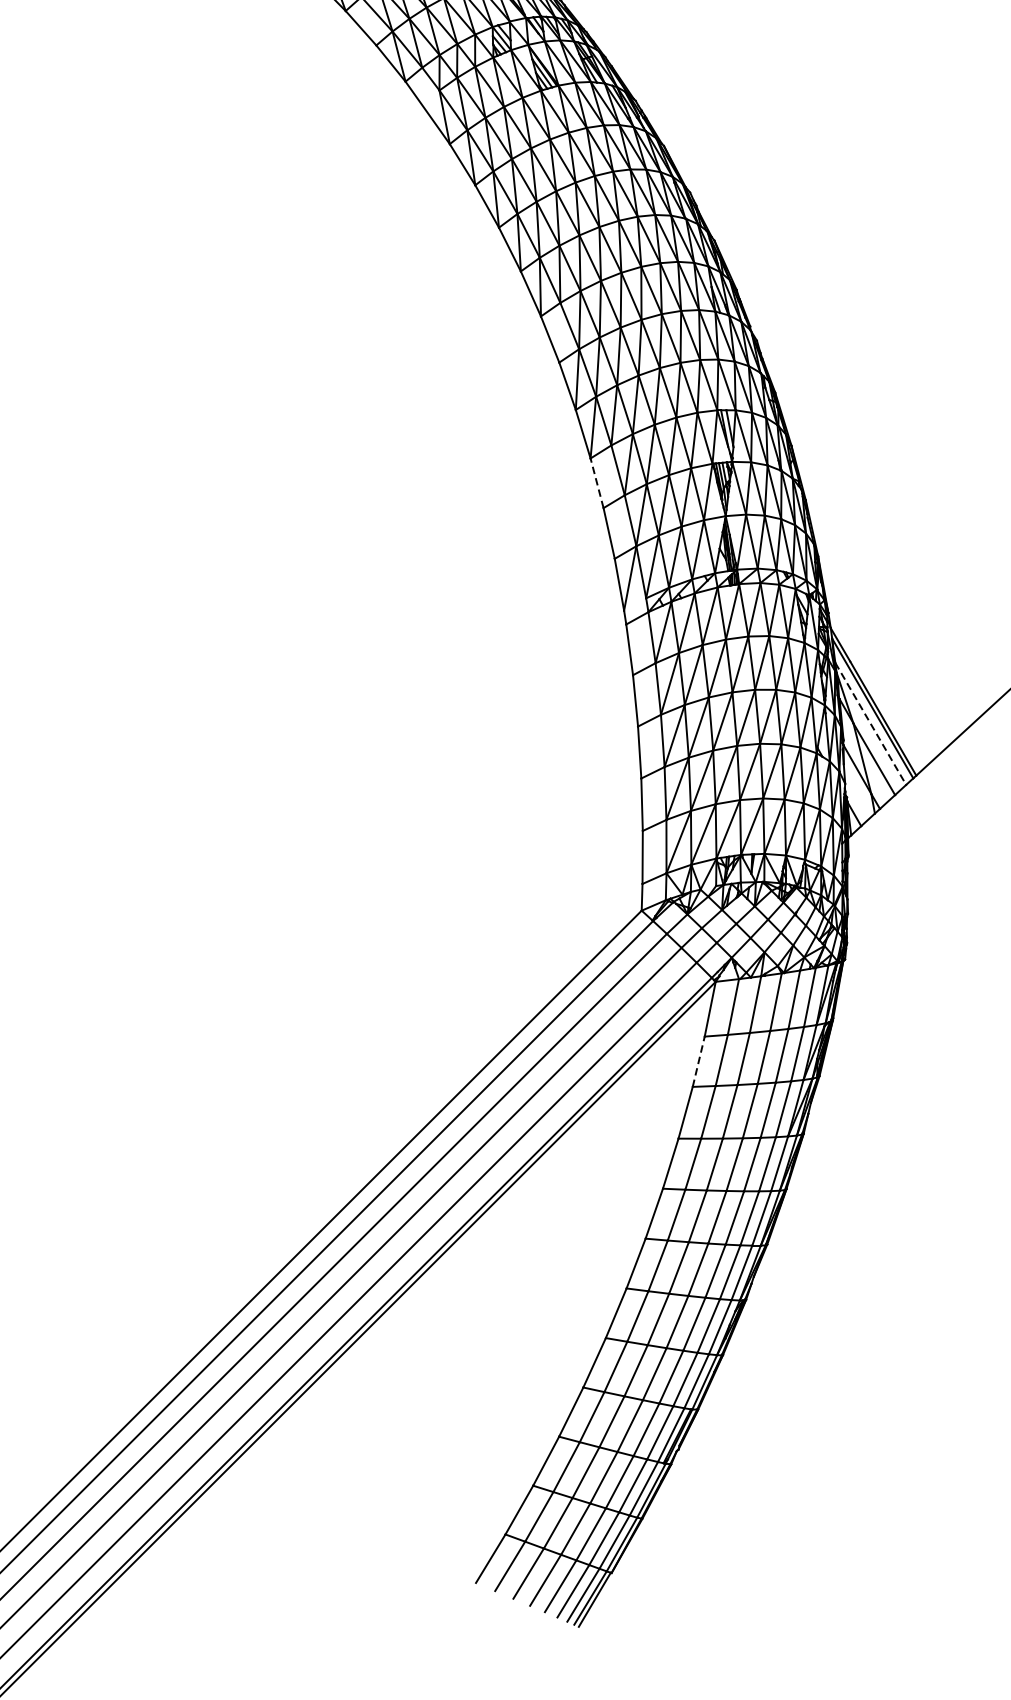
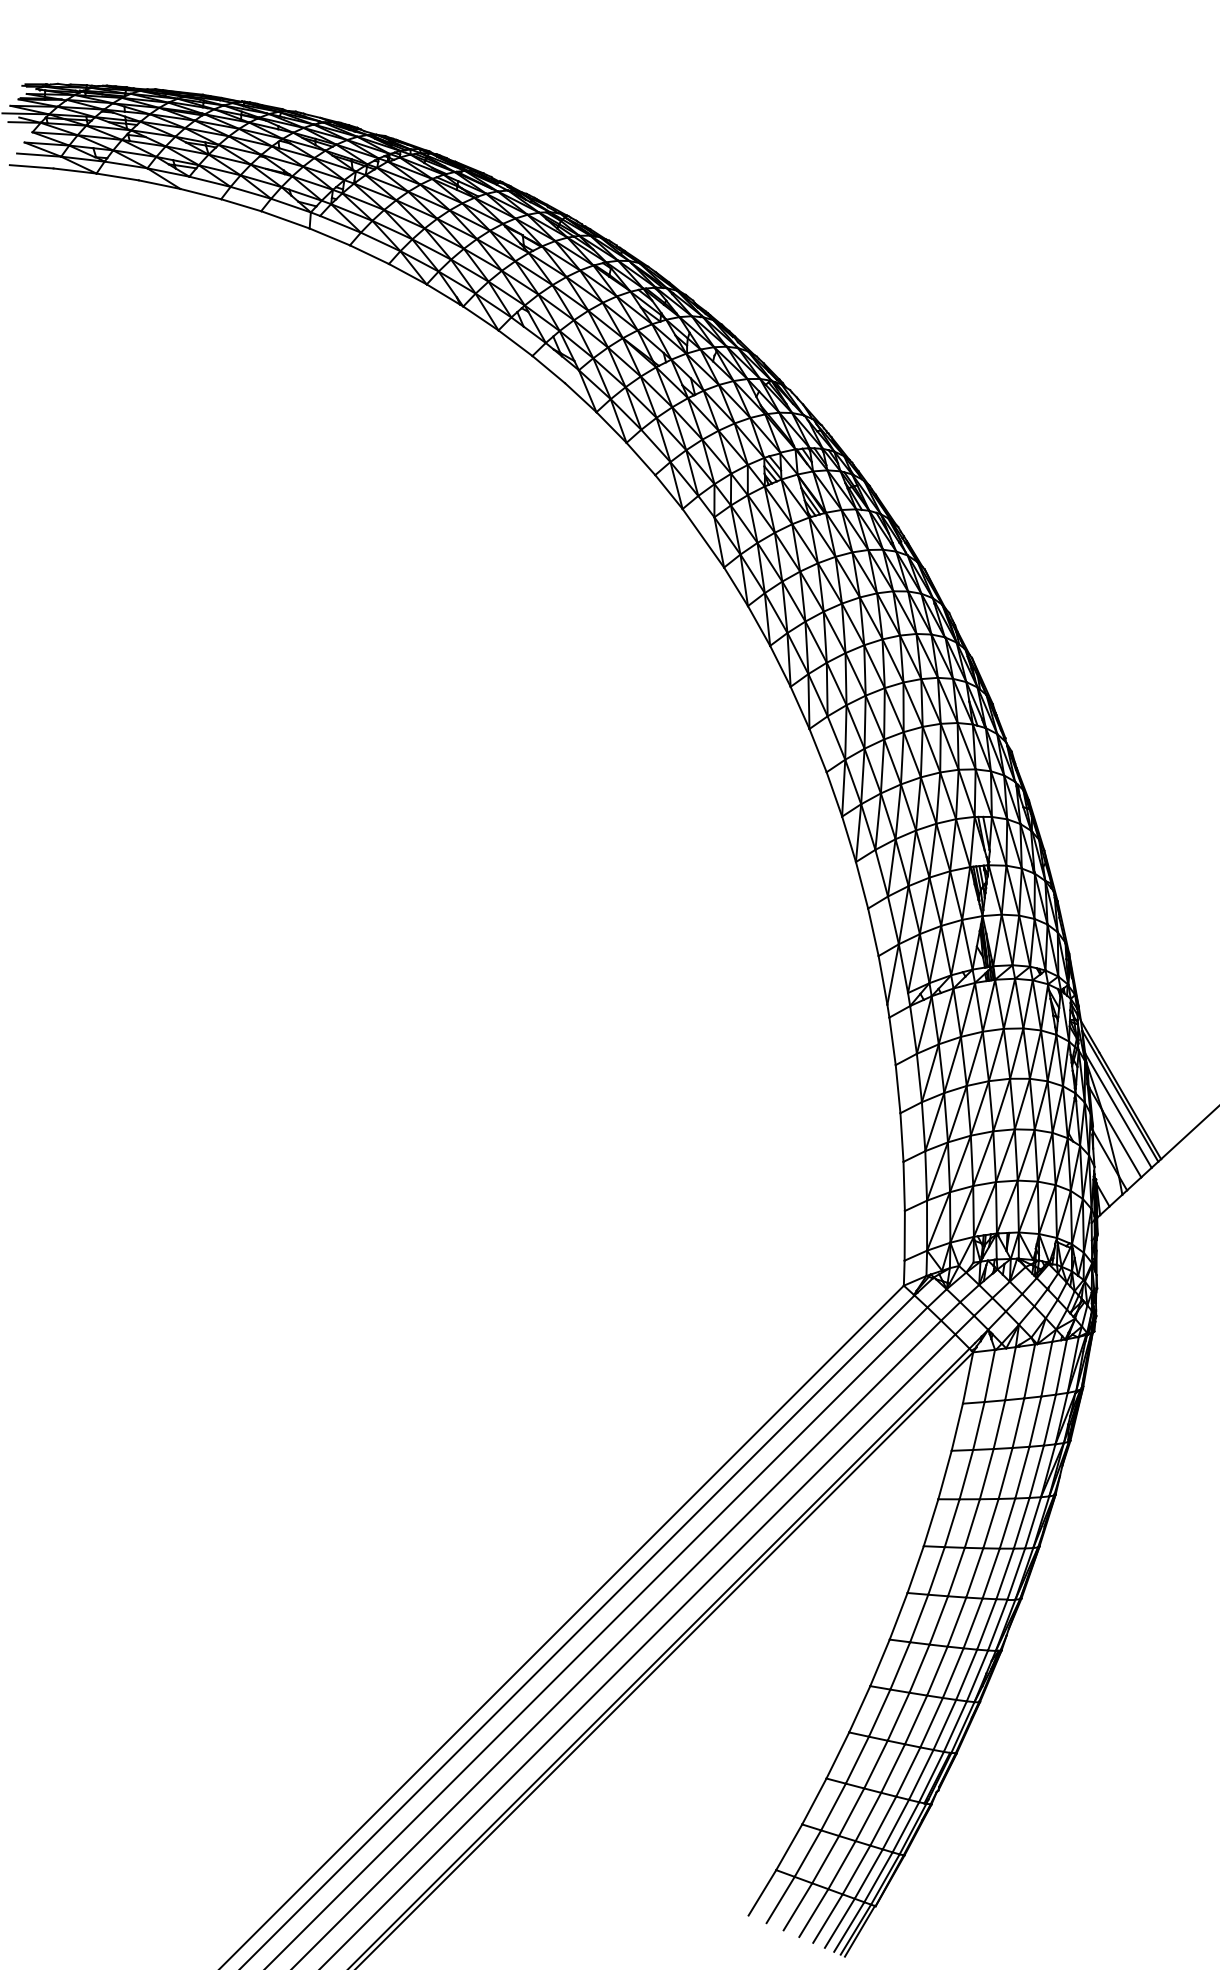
line: (596, 482) -> (861, 884), dashed -> solid
line: (870, 724) -> (1118, 1111), dashed -> solid
line: (698, 1060) -> (957, 1426), dashed -> solid

